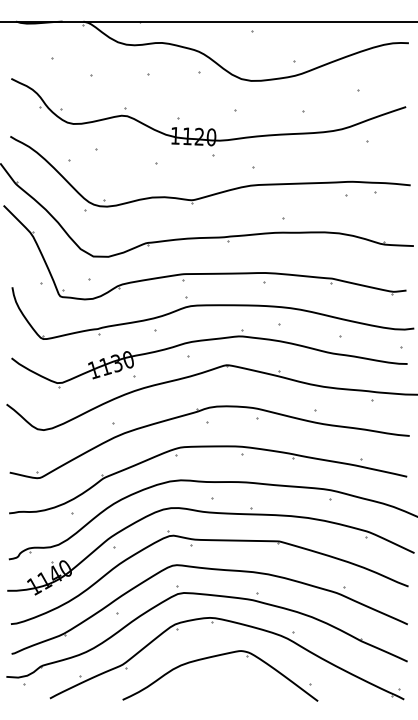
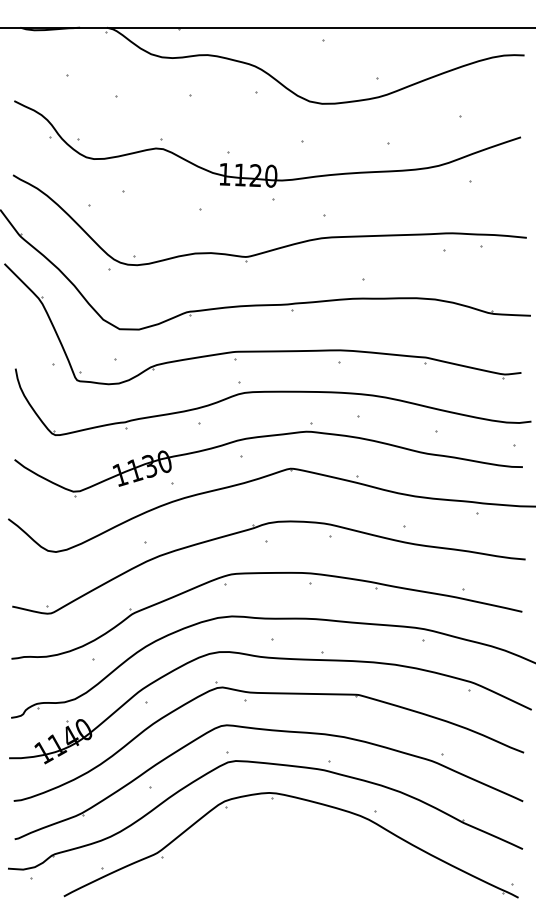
part: (214, 657) -> (275, 843), removed

